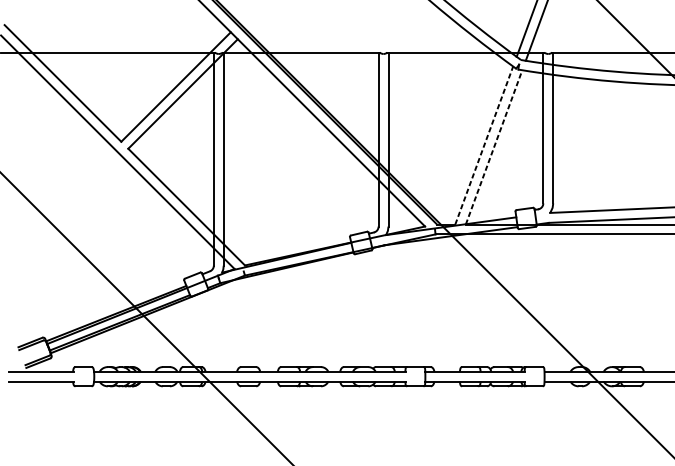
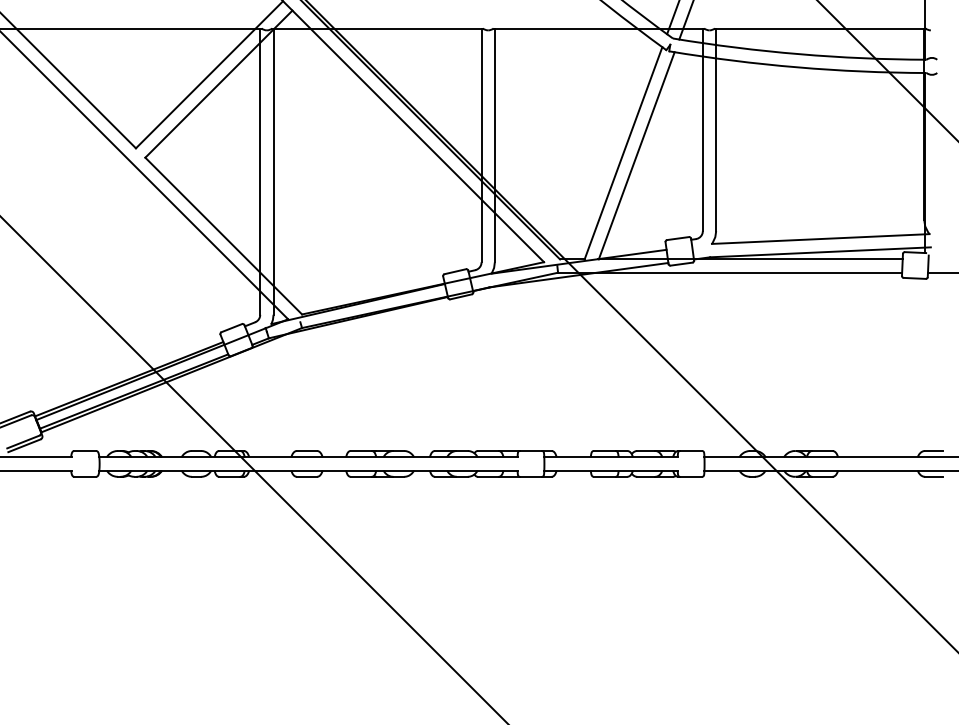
line: (484, 144) -> (623, 152), dashed -> solid
line: (493, 147) -> (636, 155), dashed -> solid

